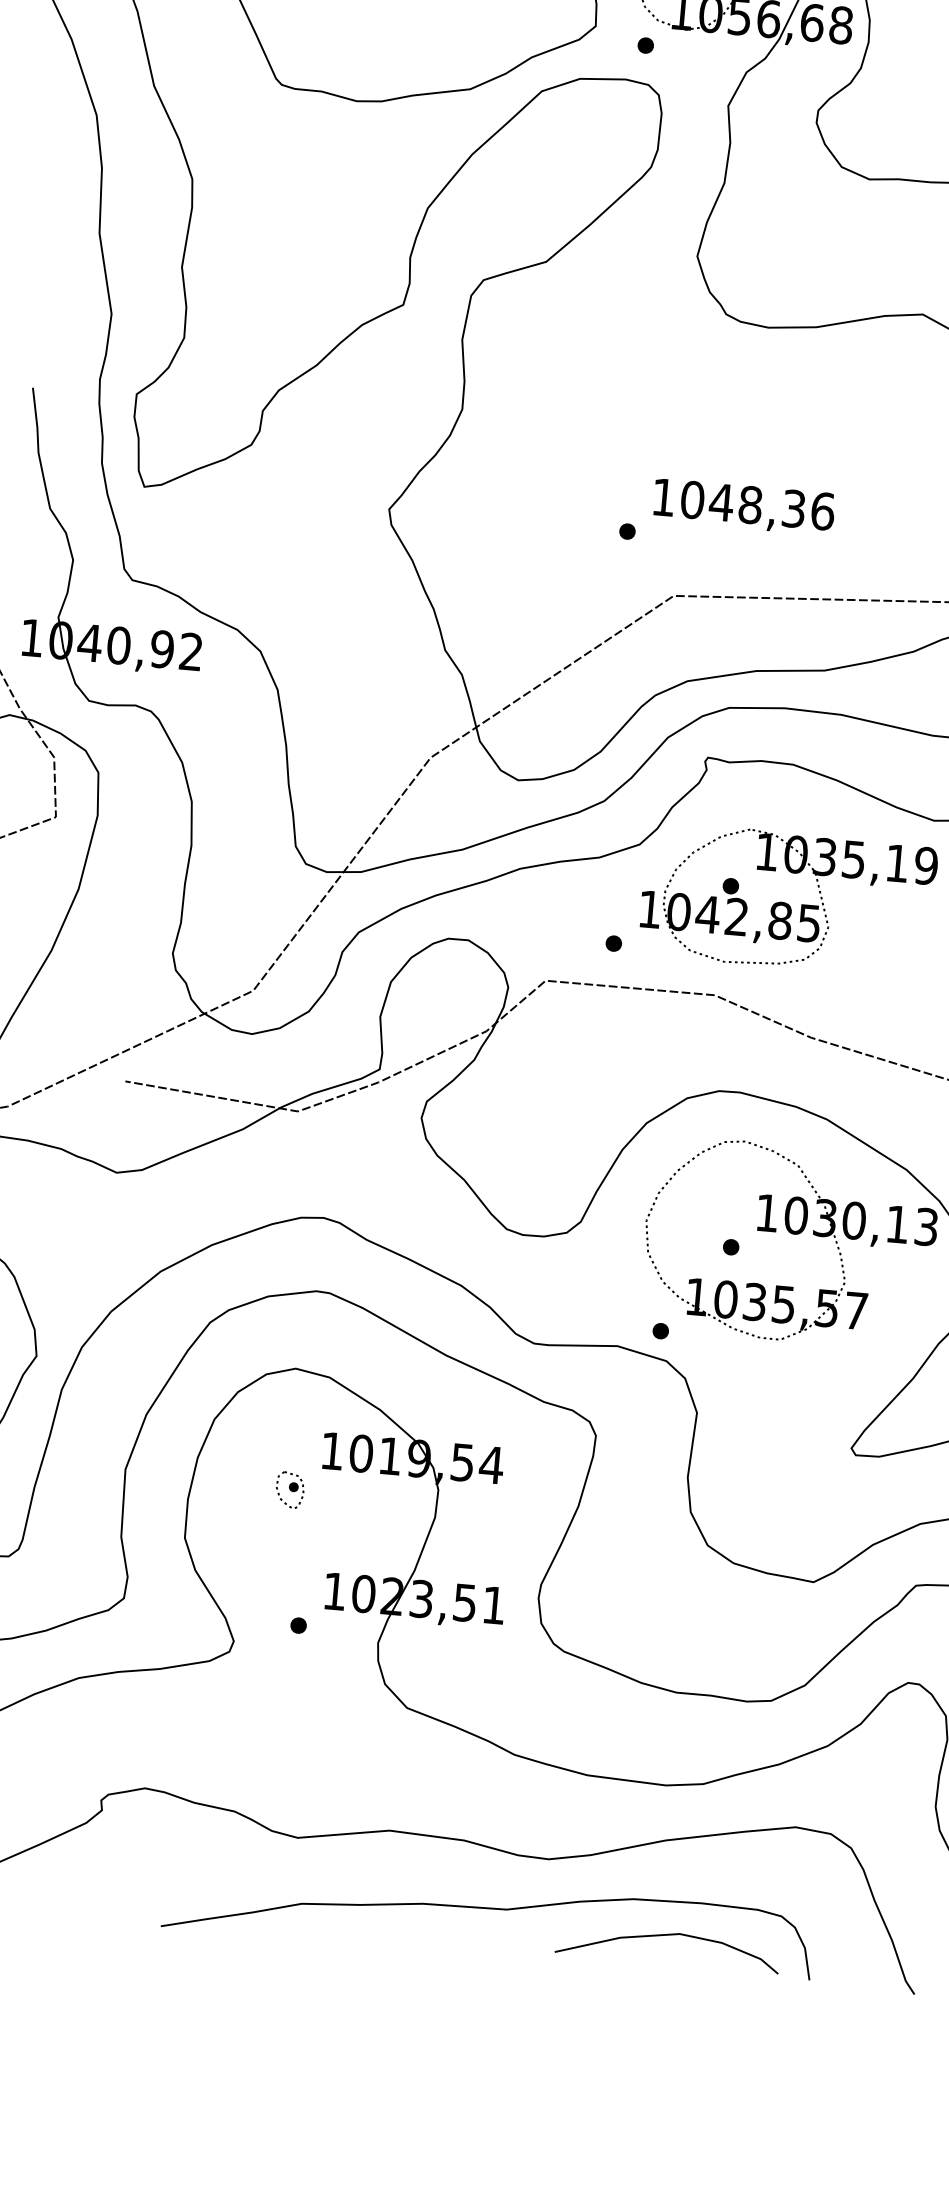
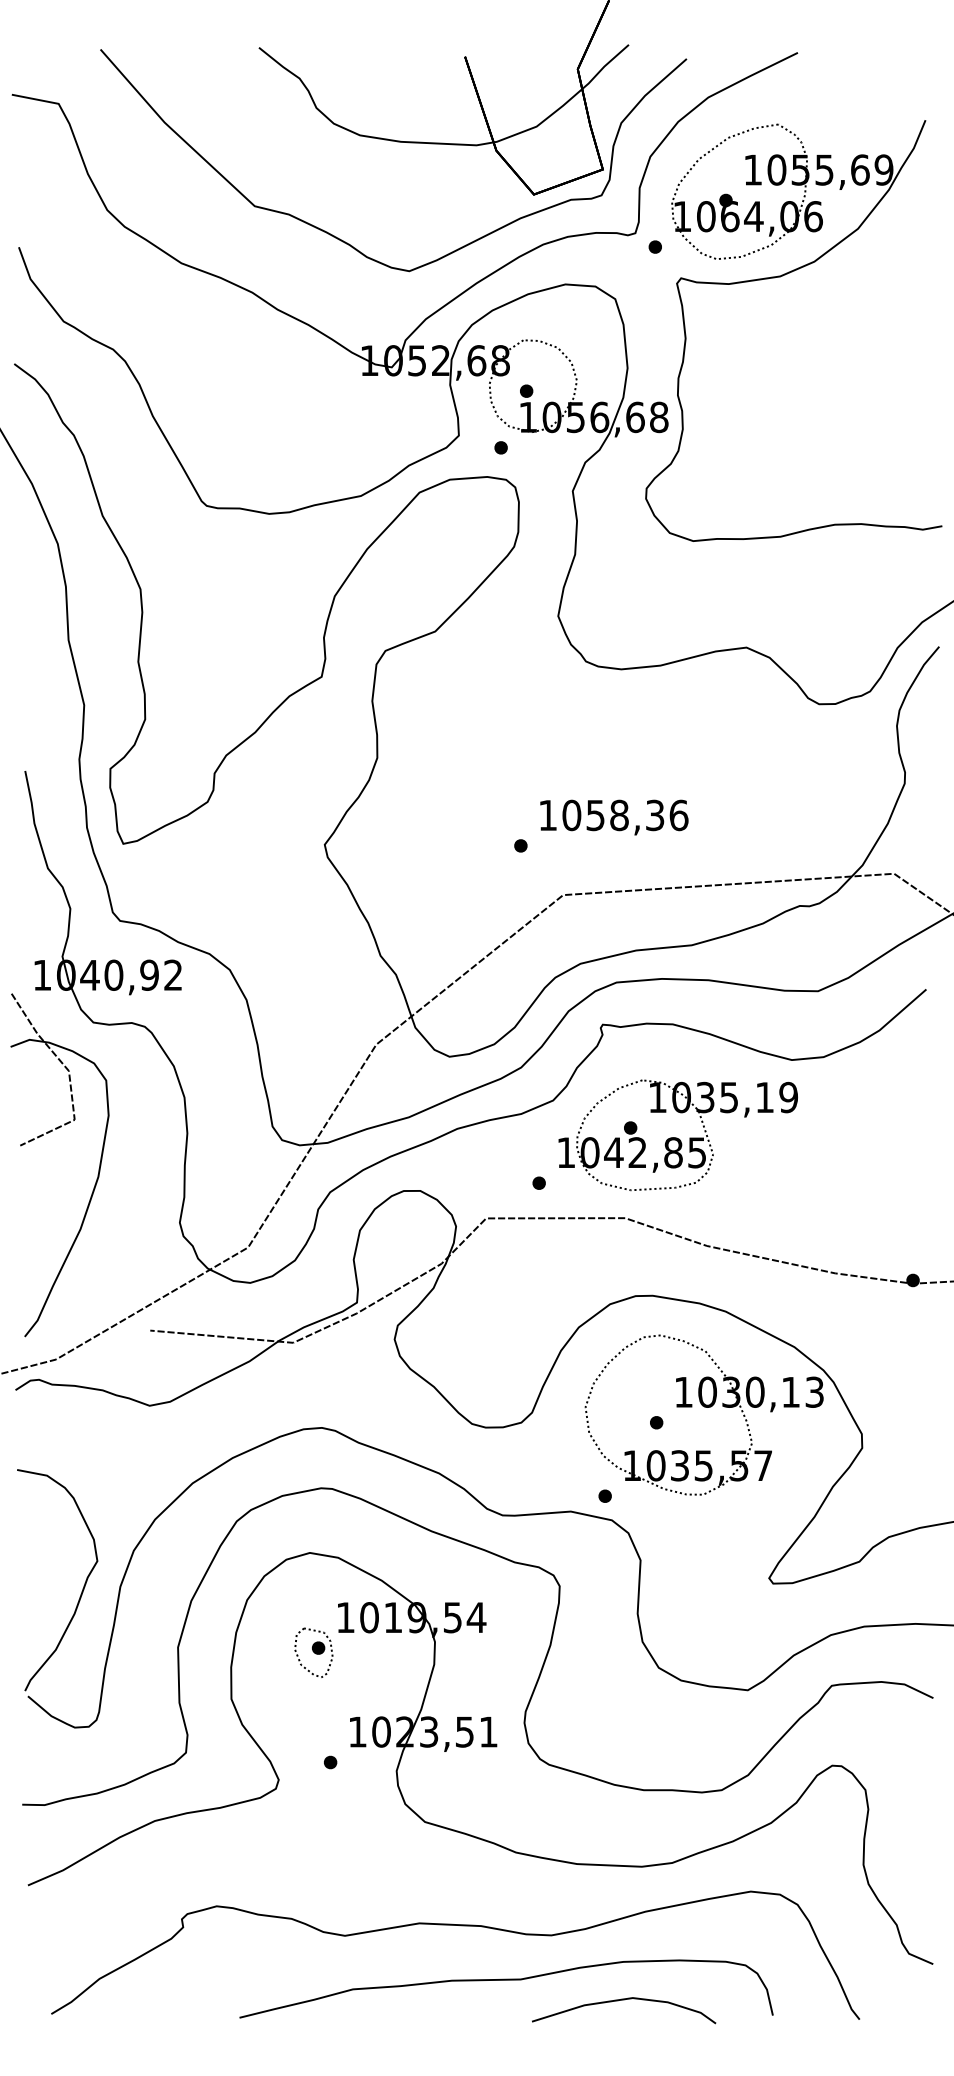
text: (721, 502) -> (595, 815), 1048,36 -> 1058,36
part: (289, 1490) -> (313, 1652), size x1.67
curve: (669, 1936) -> (624, 2000), moved

